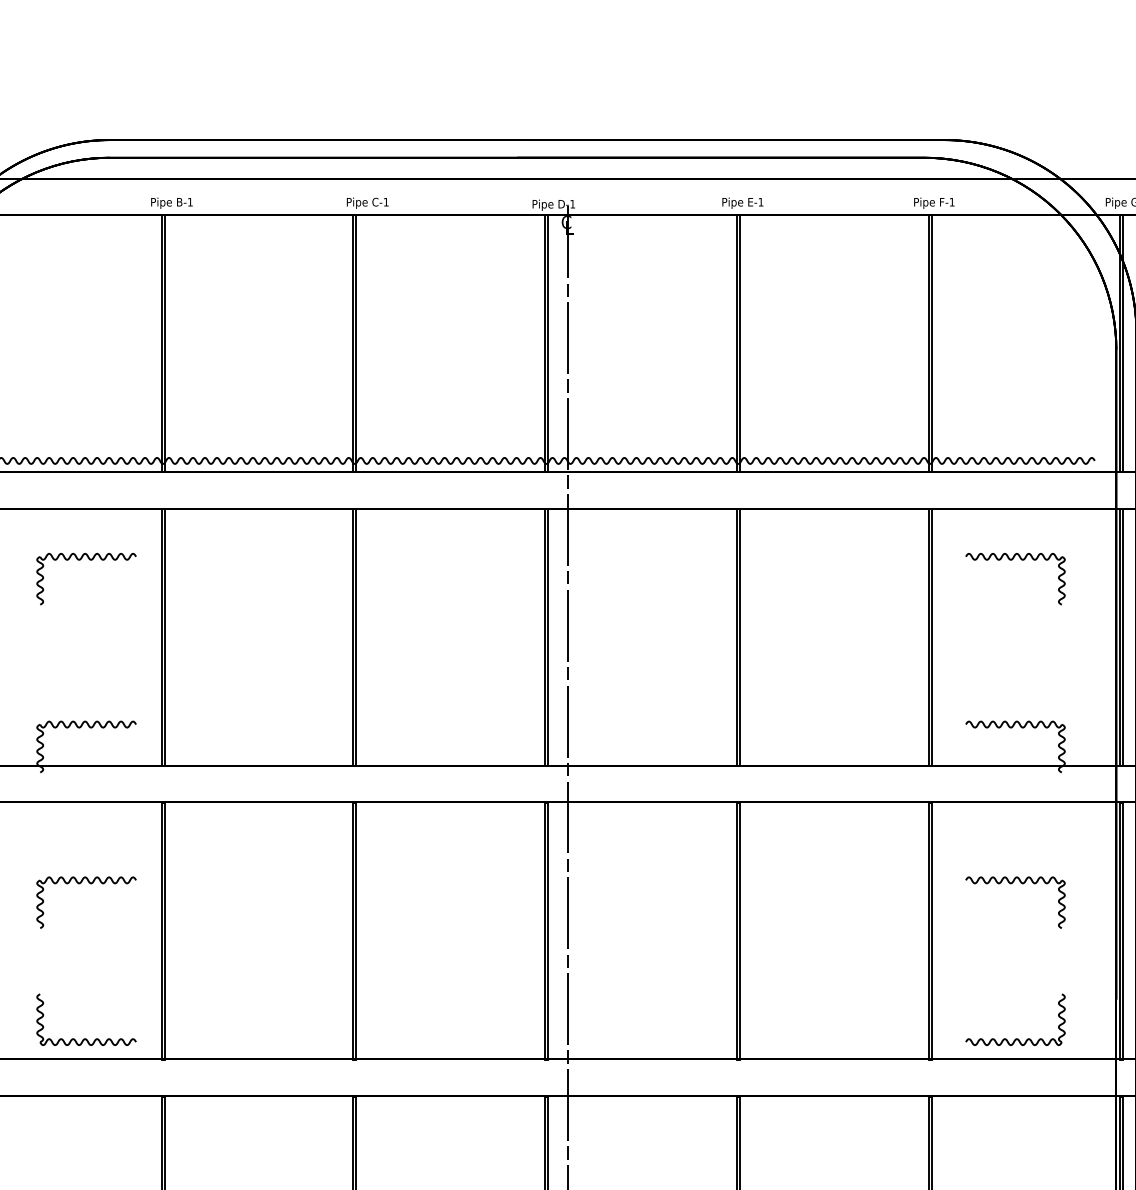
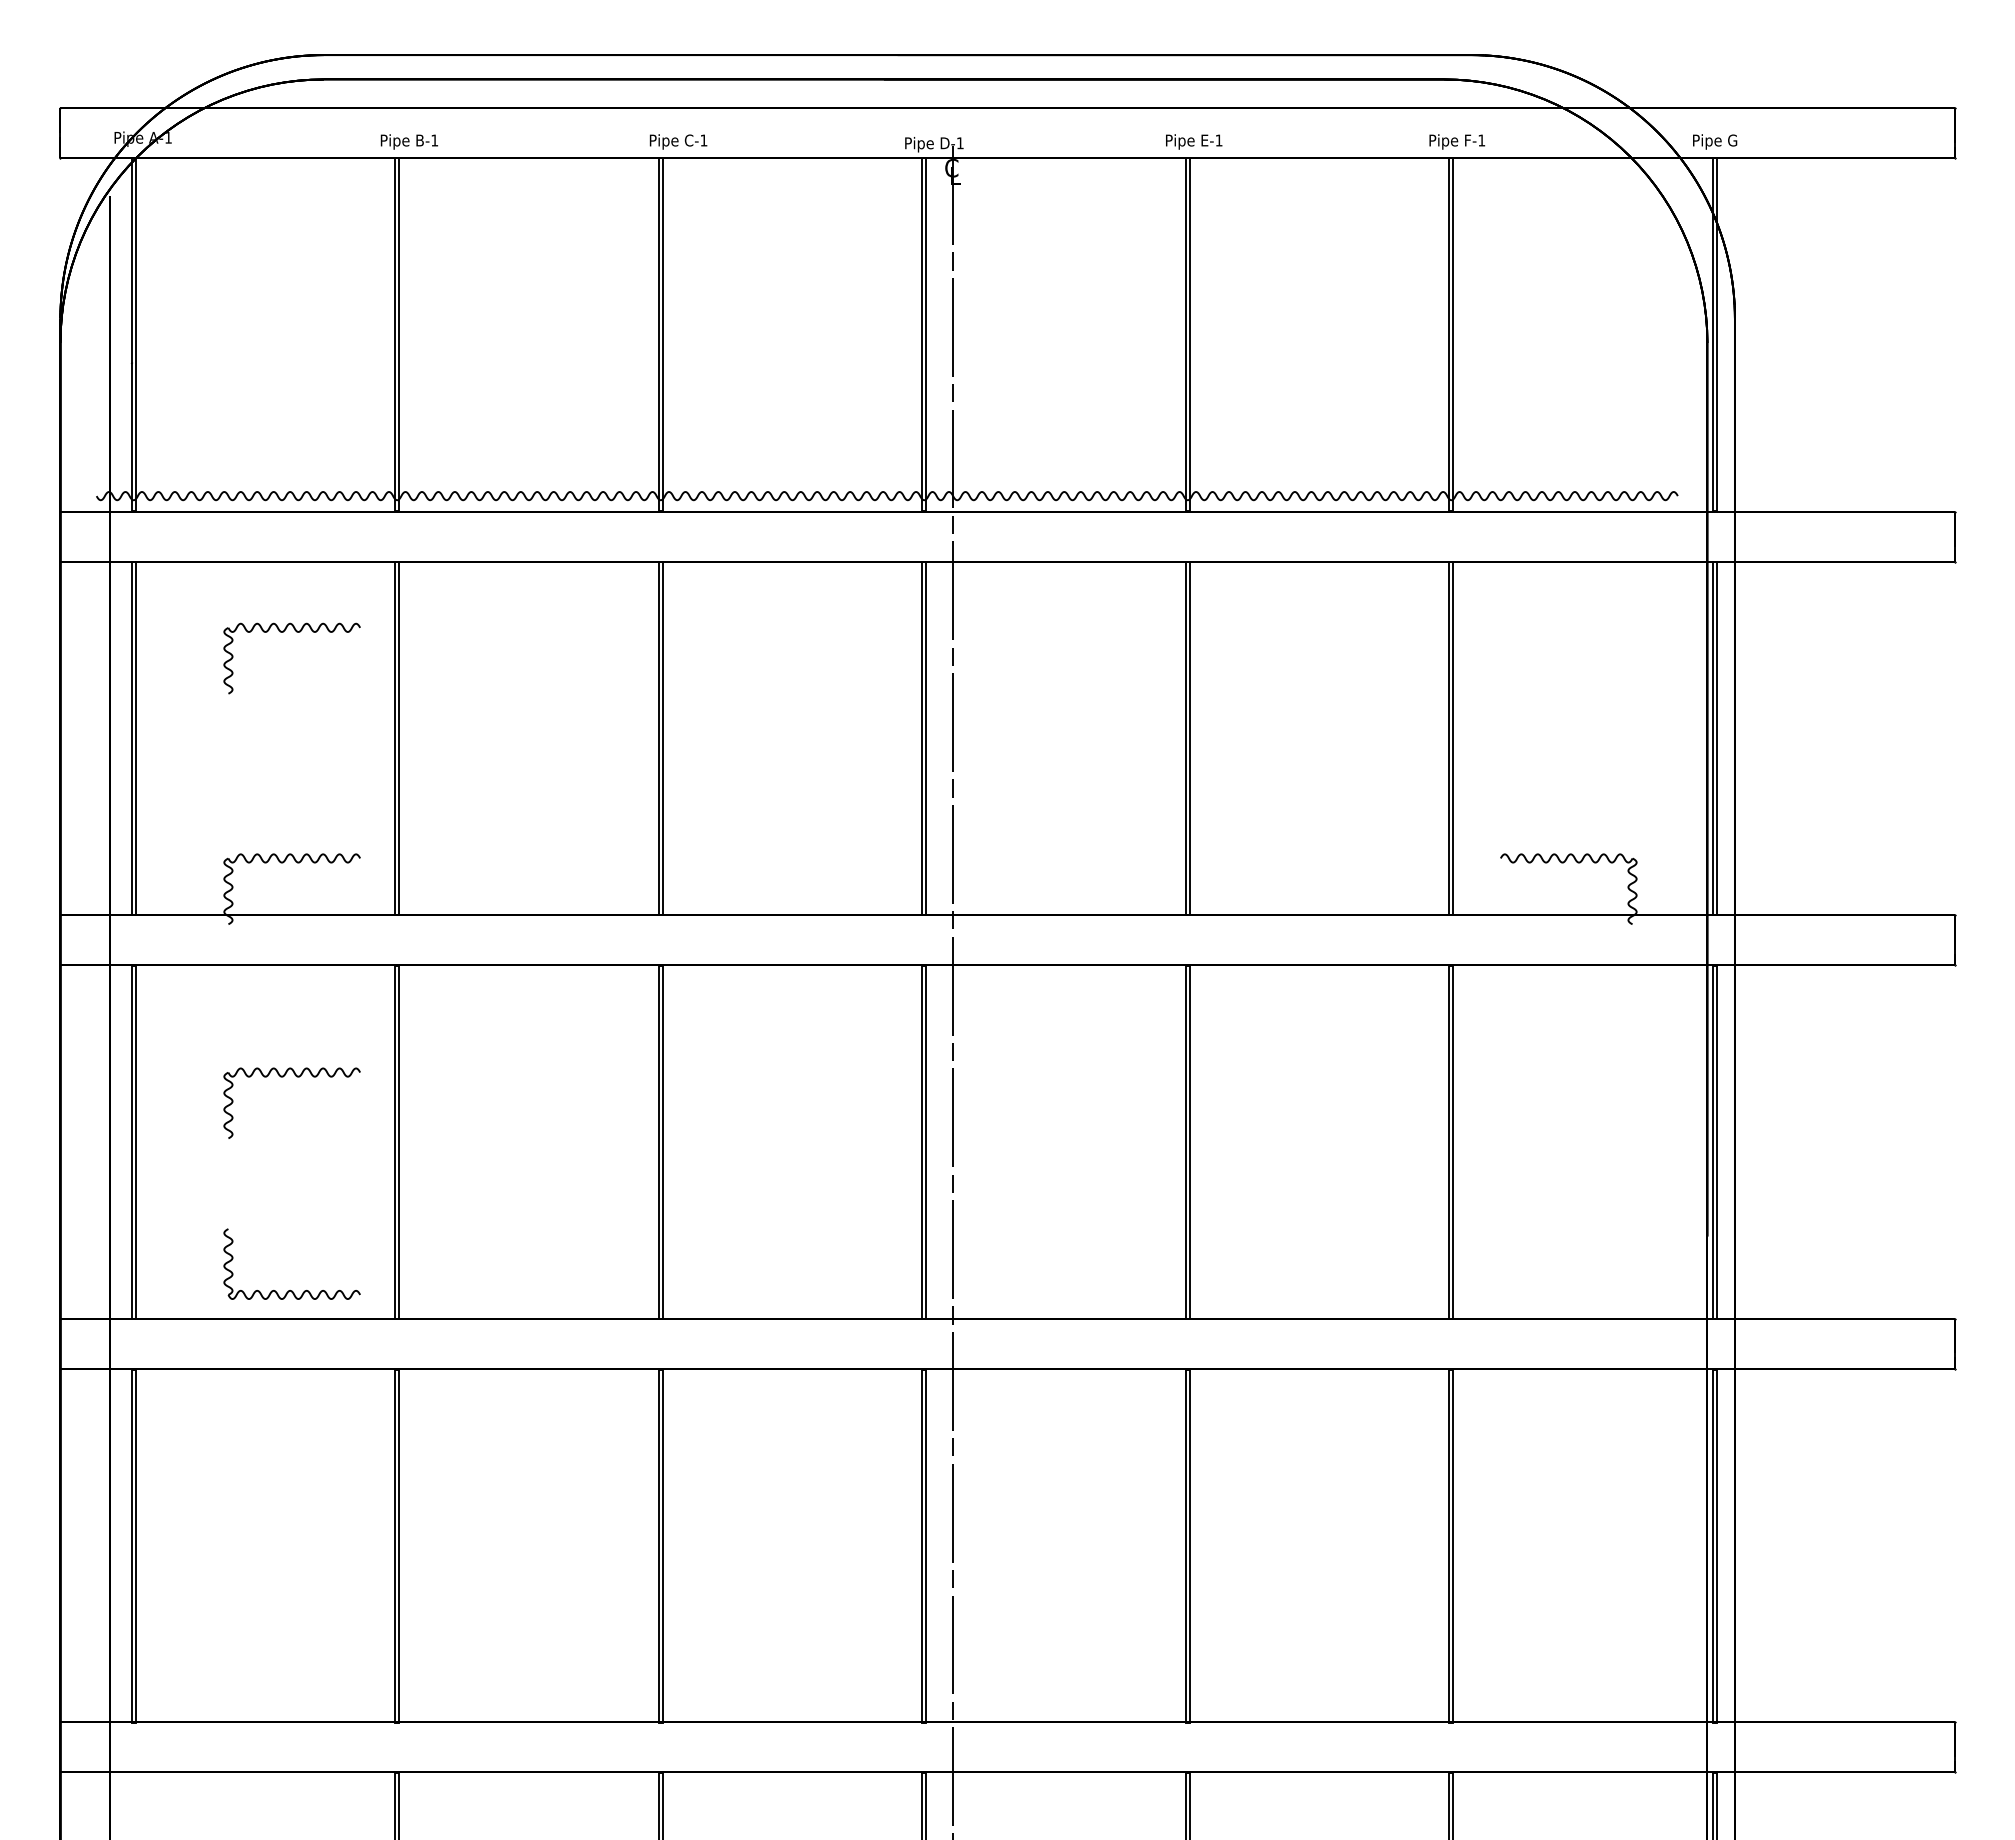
part: (1012, 560) -> (1564, 632), removed
part: (1011, 883) -> (1563, 1077), removed
part: (1015, 1038) -> (1568, 1290), removed

